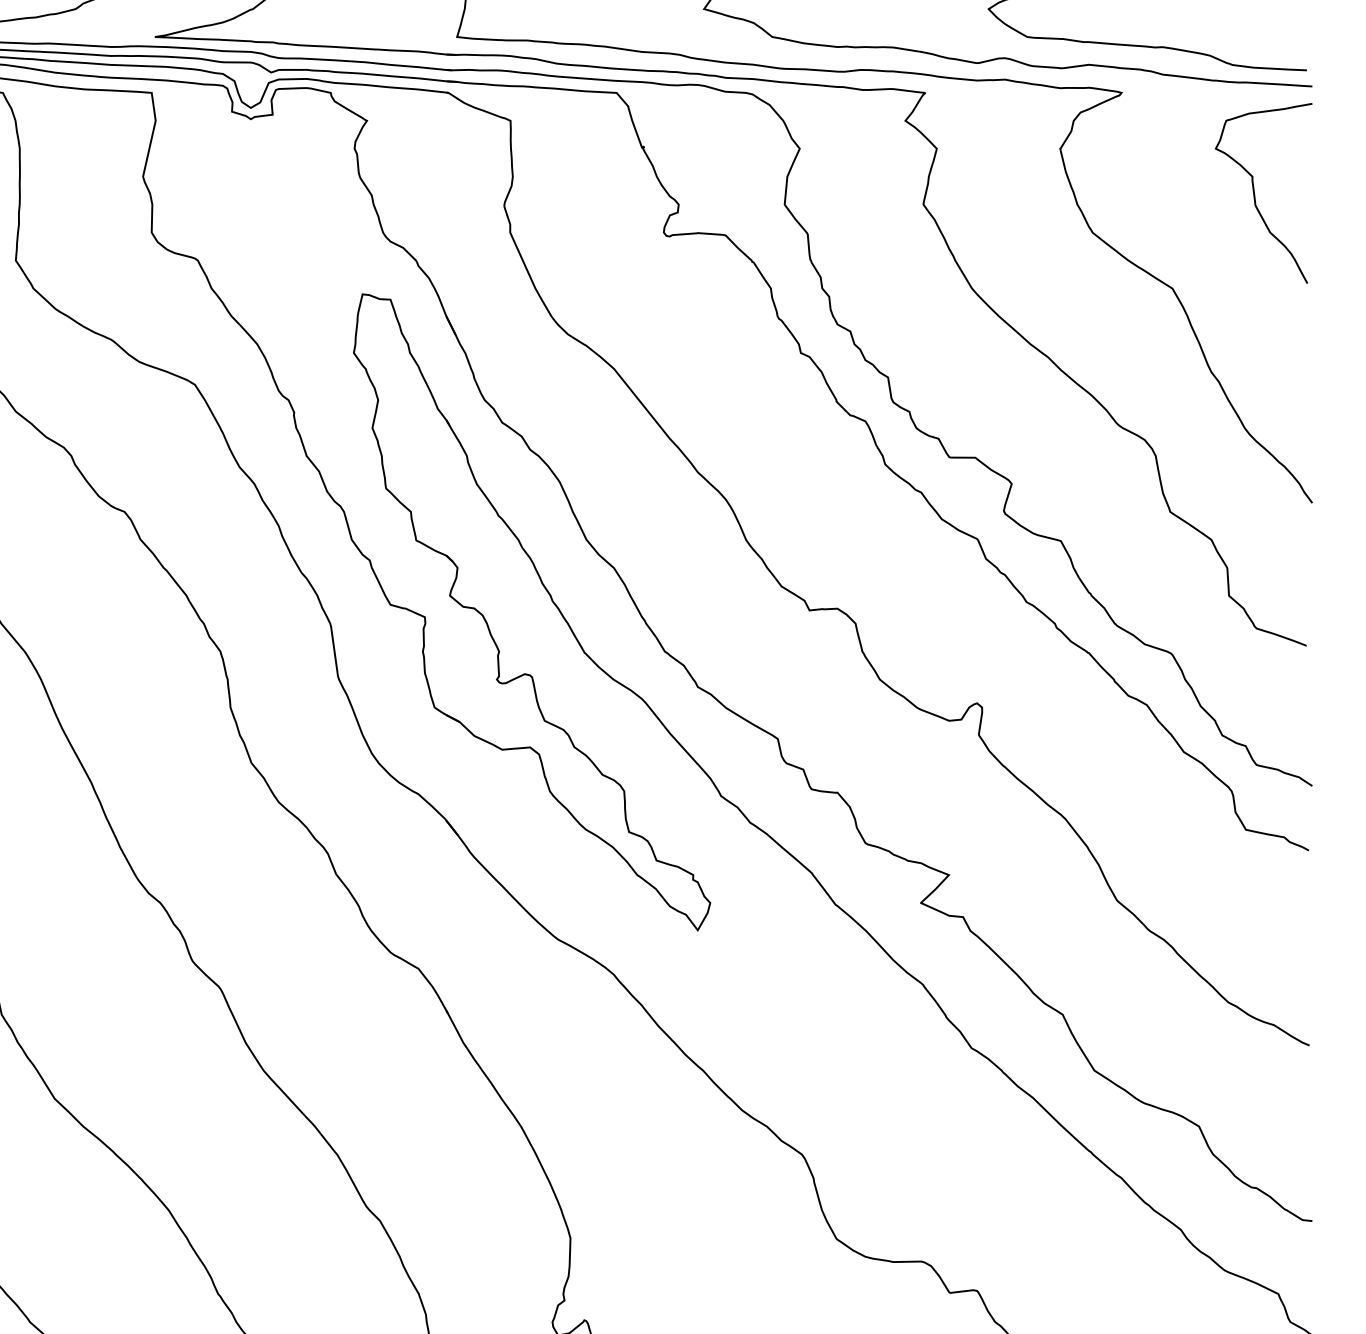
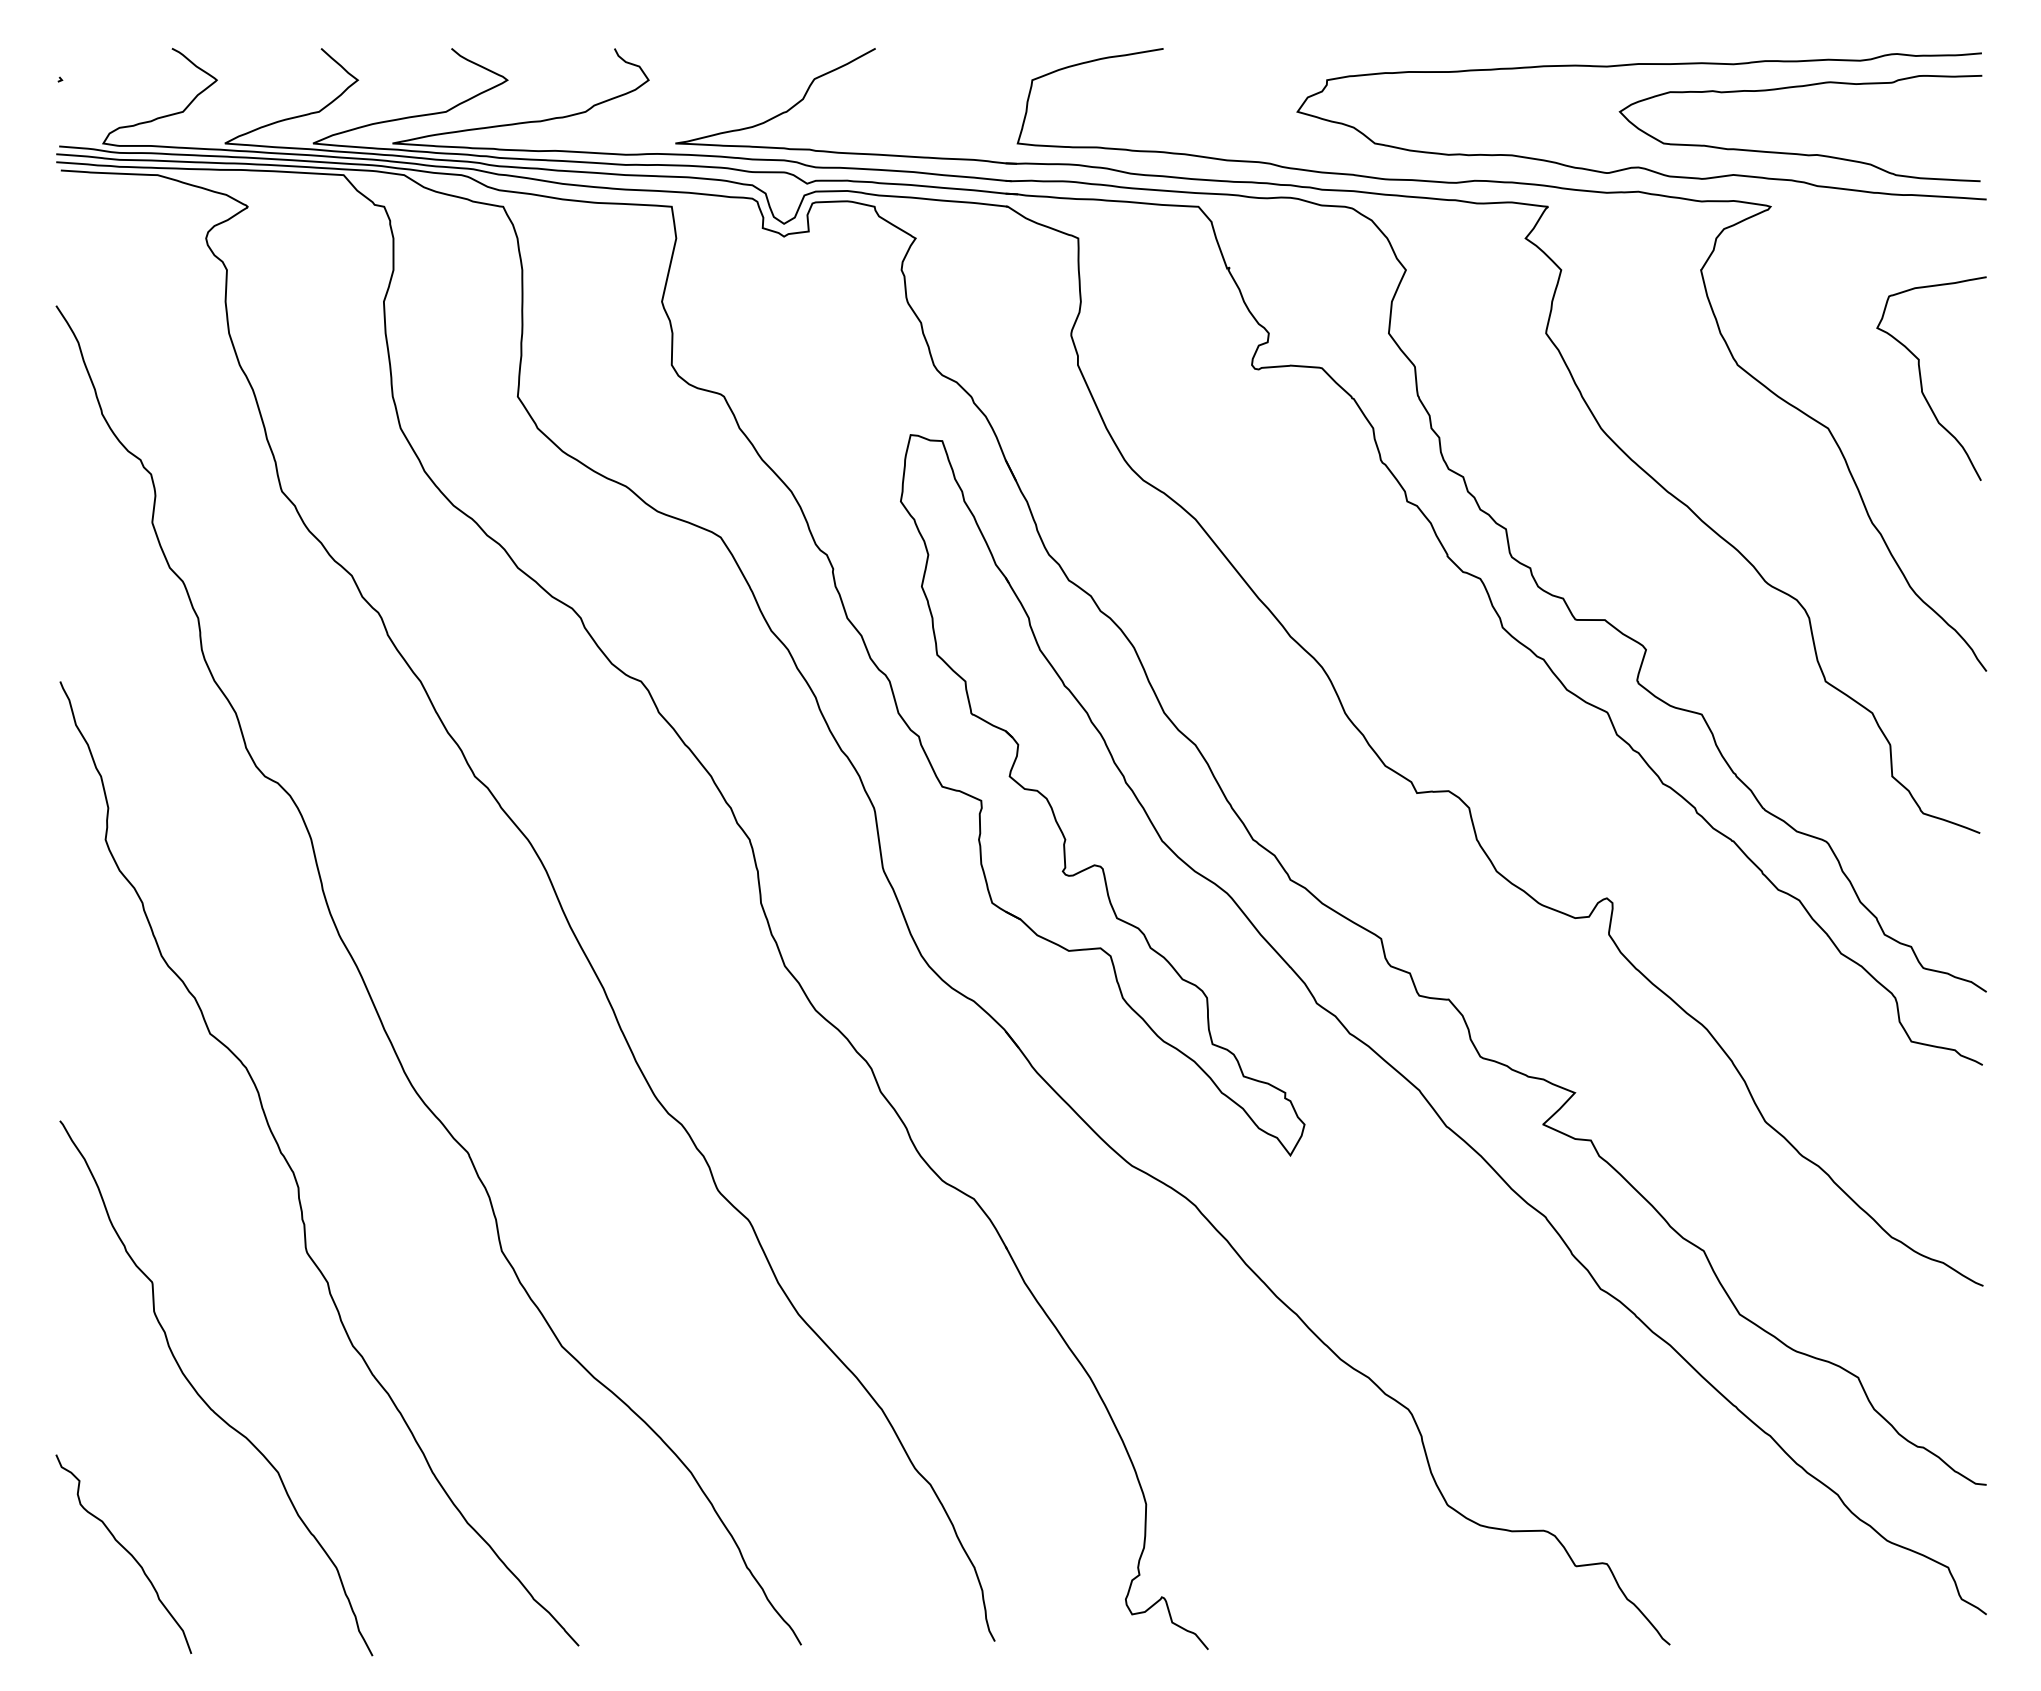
curve: (1254, 193) -> (1921, 378), moved

